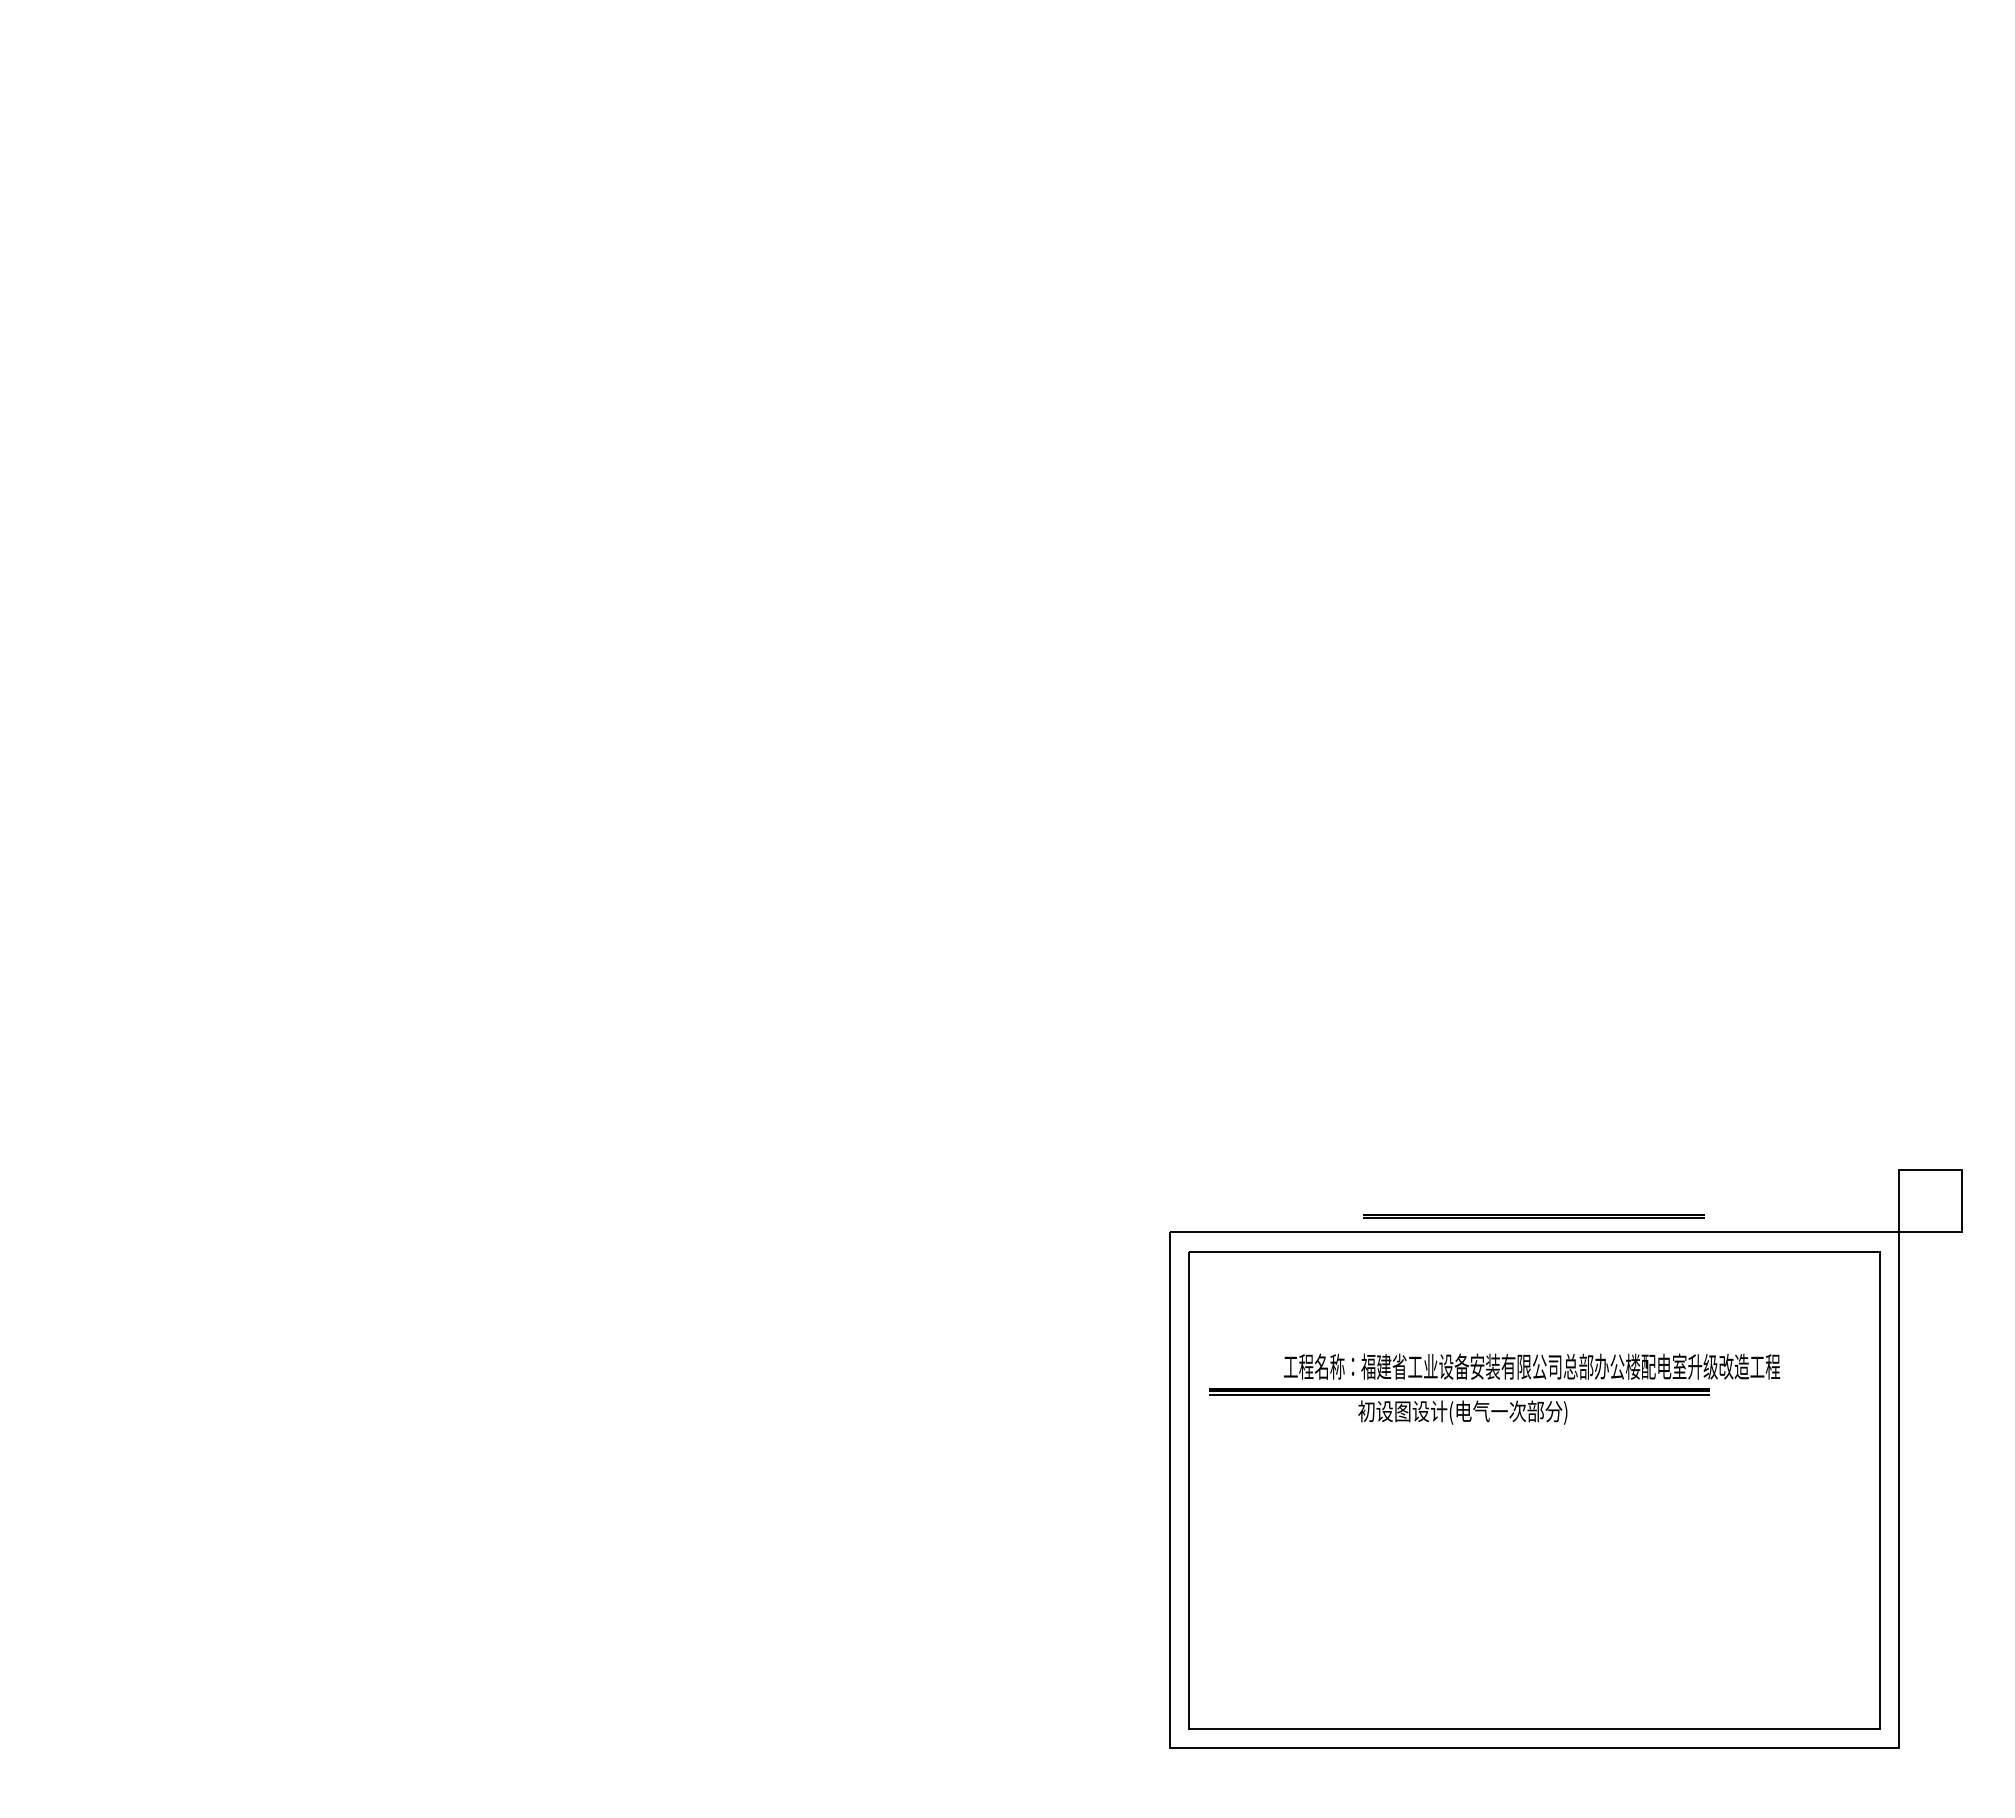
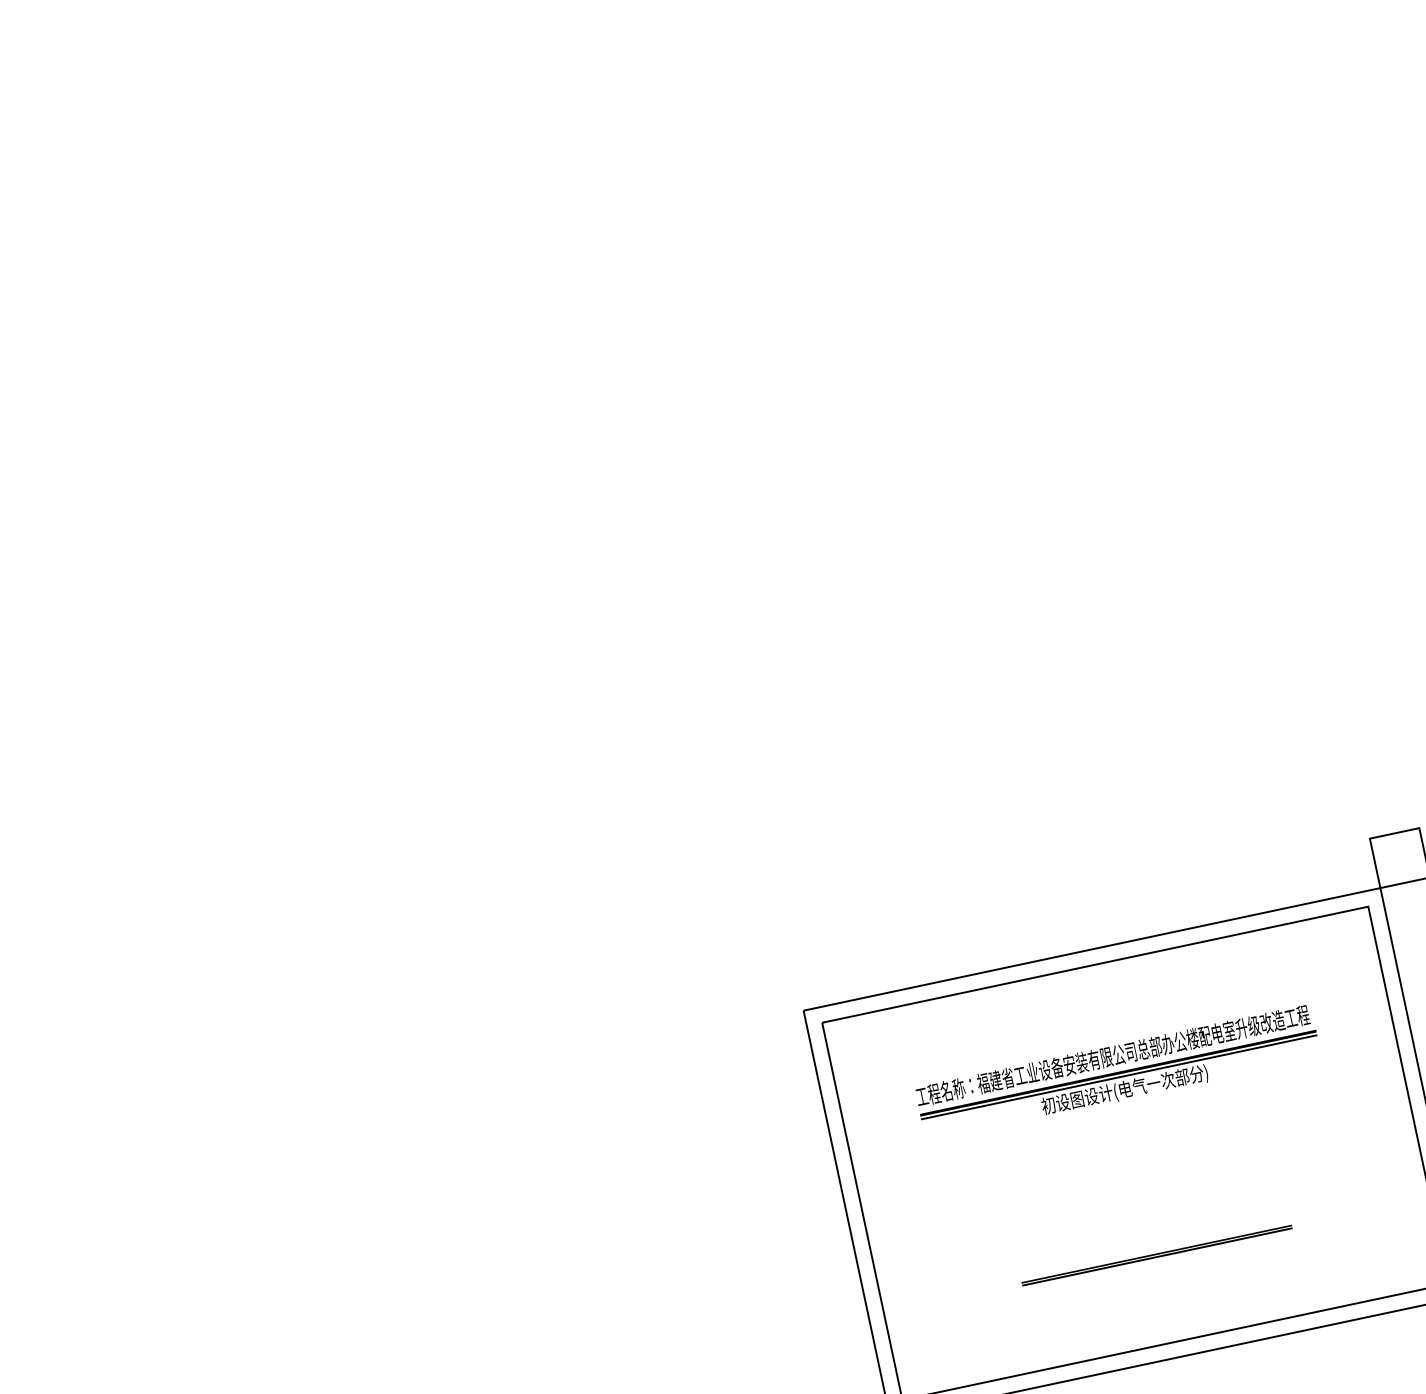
line: (1533, 1215) -> (1156, 1254), moved
part: (1459, 1406) -> (1121, 1086), moved

